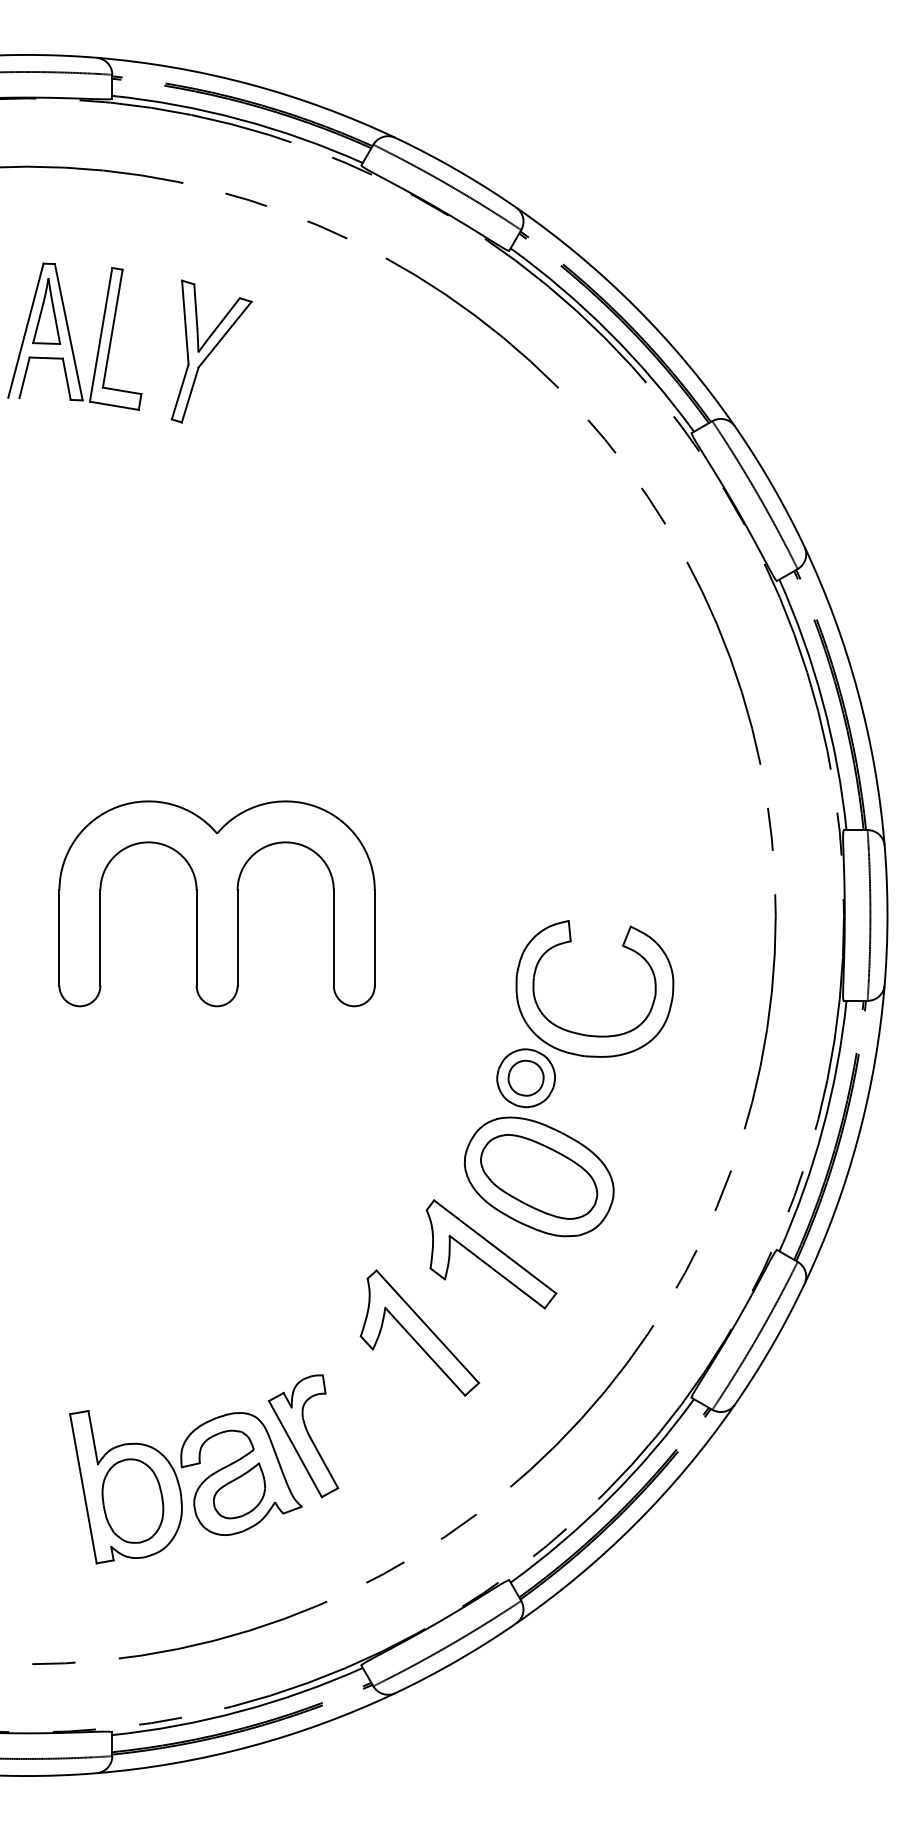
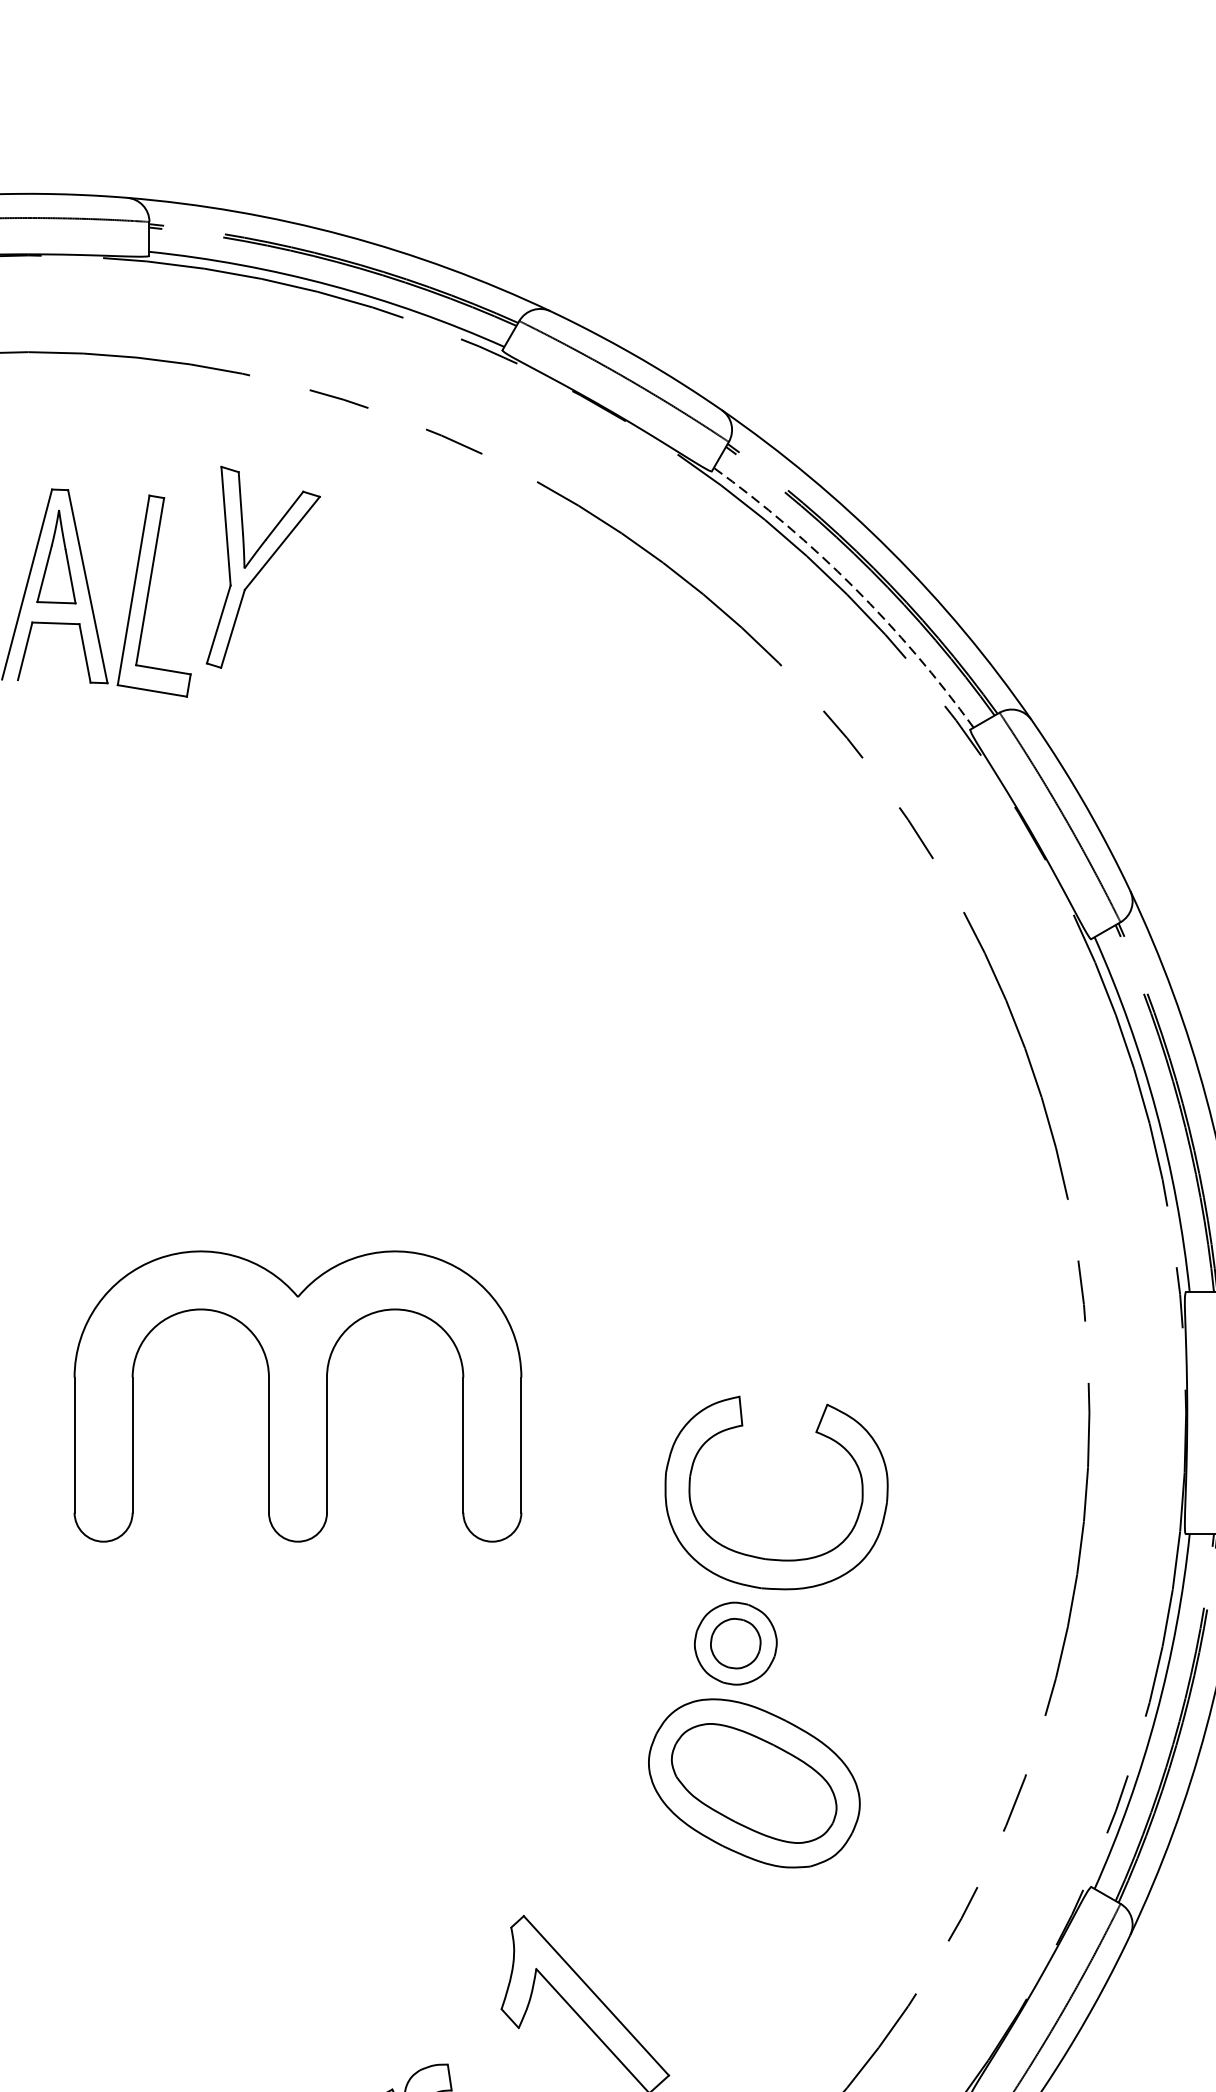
arc: (609, 332) -> (853, 587), solid -> dashed
part: (211, 351) -> (263, 567), moved
part: (588, 1034) -> (767, 1557), moved
part: (491, 1254) -> (686, 1893), removed

